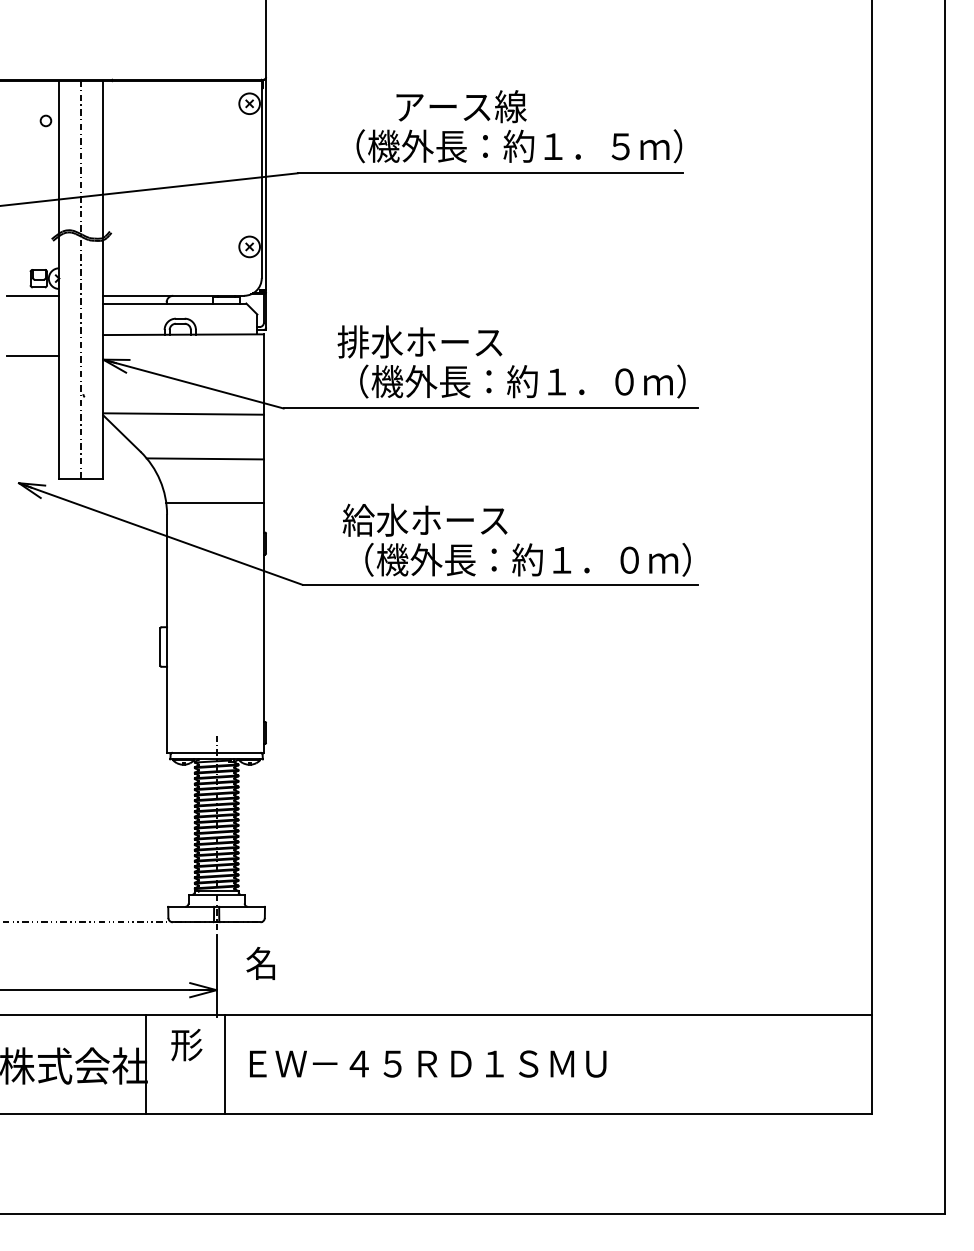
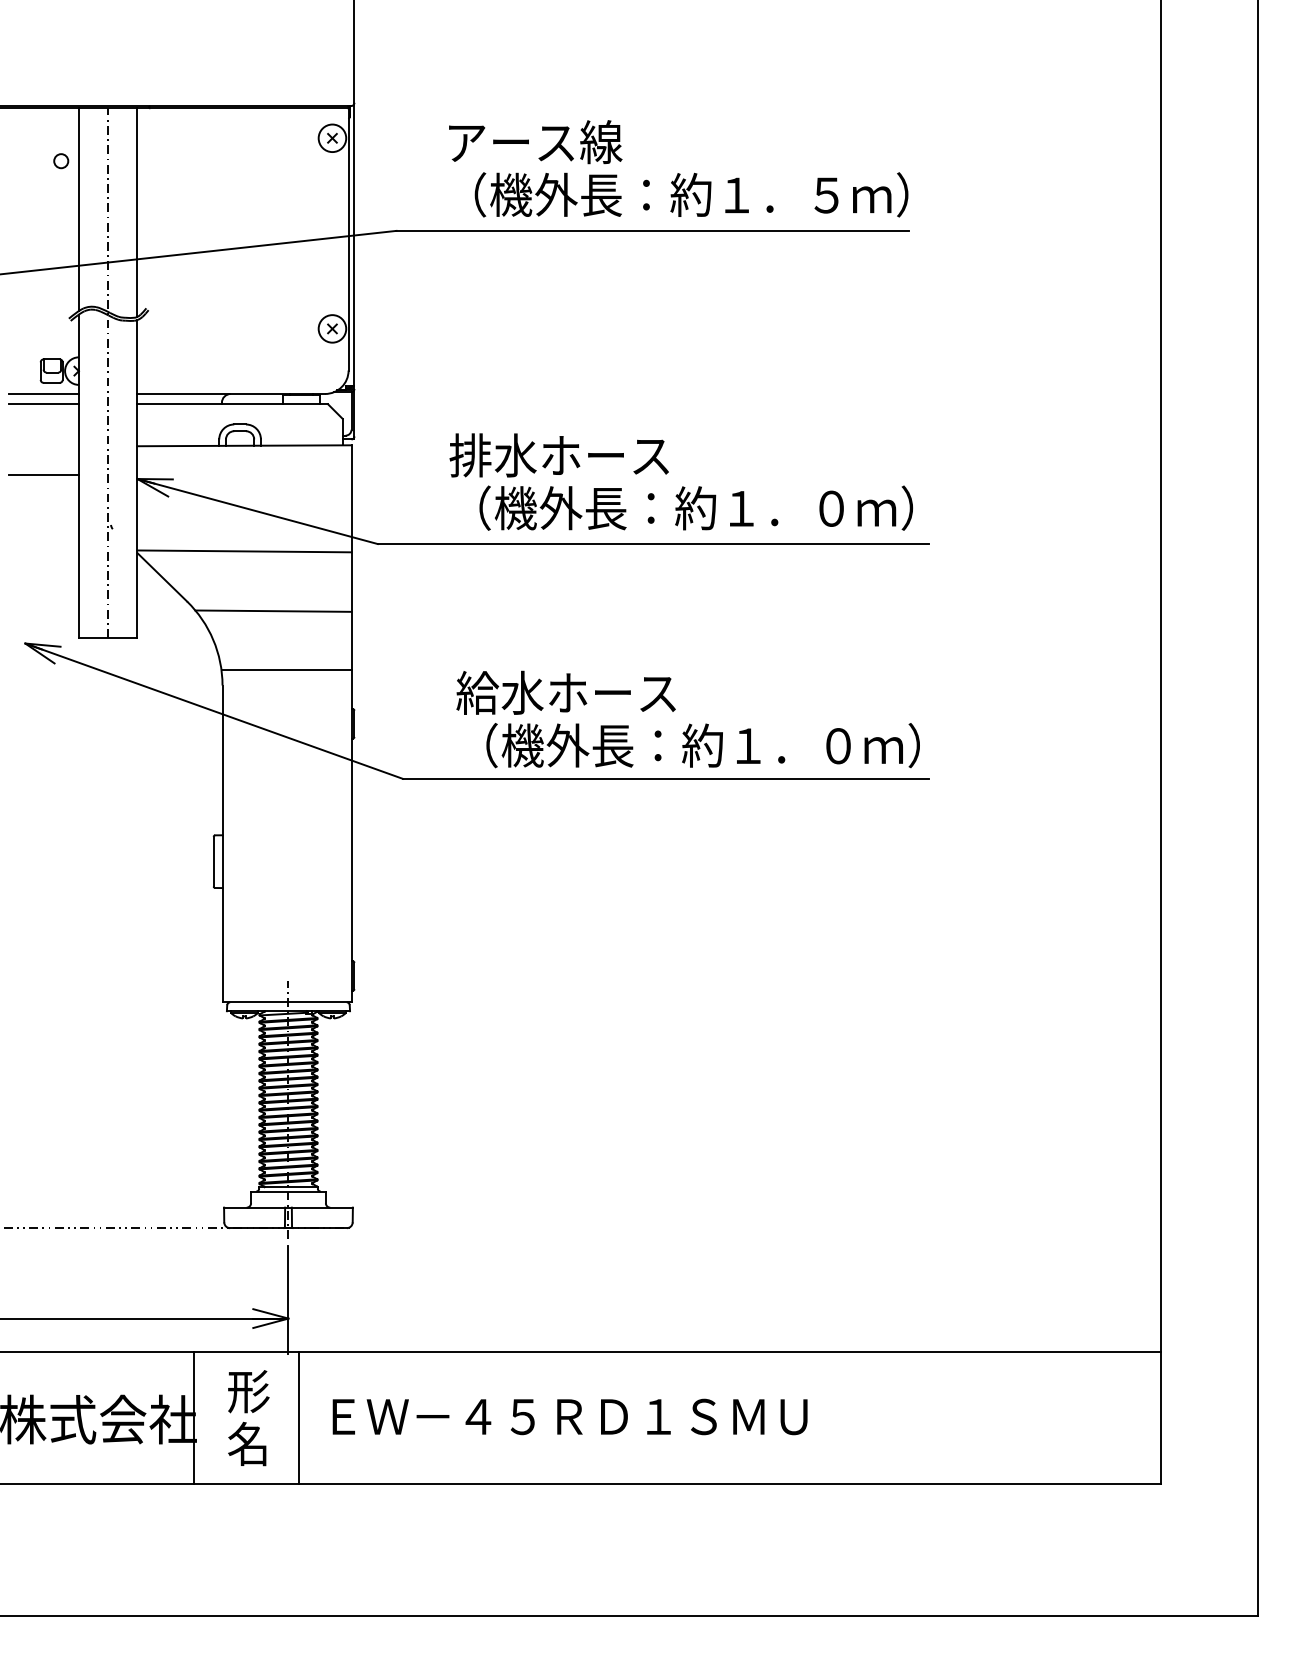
text: (461, 106) -> (535, 142), moved
line: (32, 303) -> (43, 404), added
text: (260, 963) -> (247, 1443), moved

